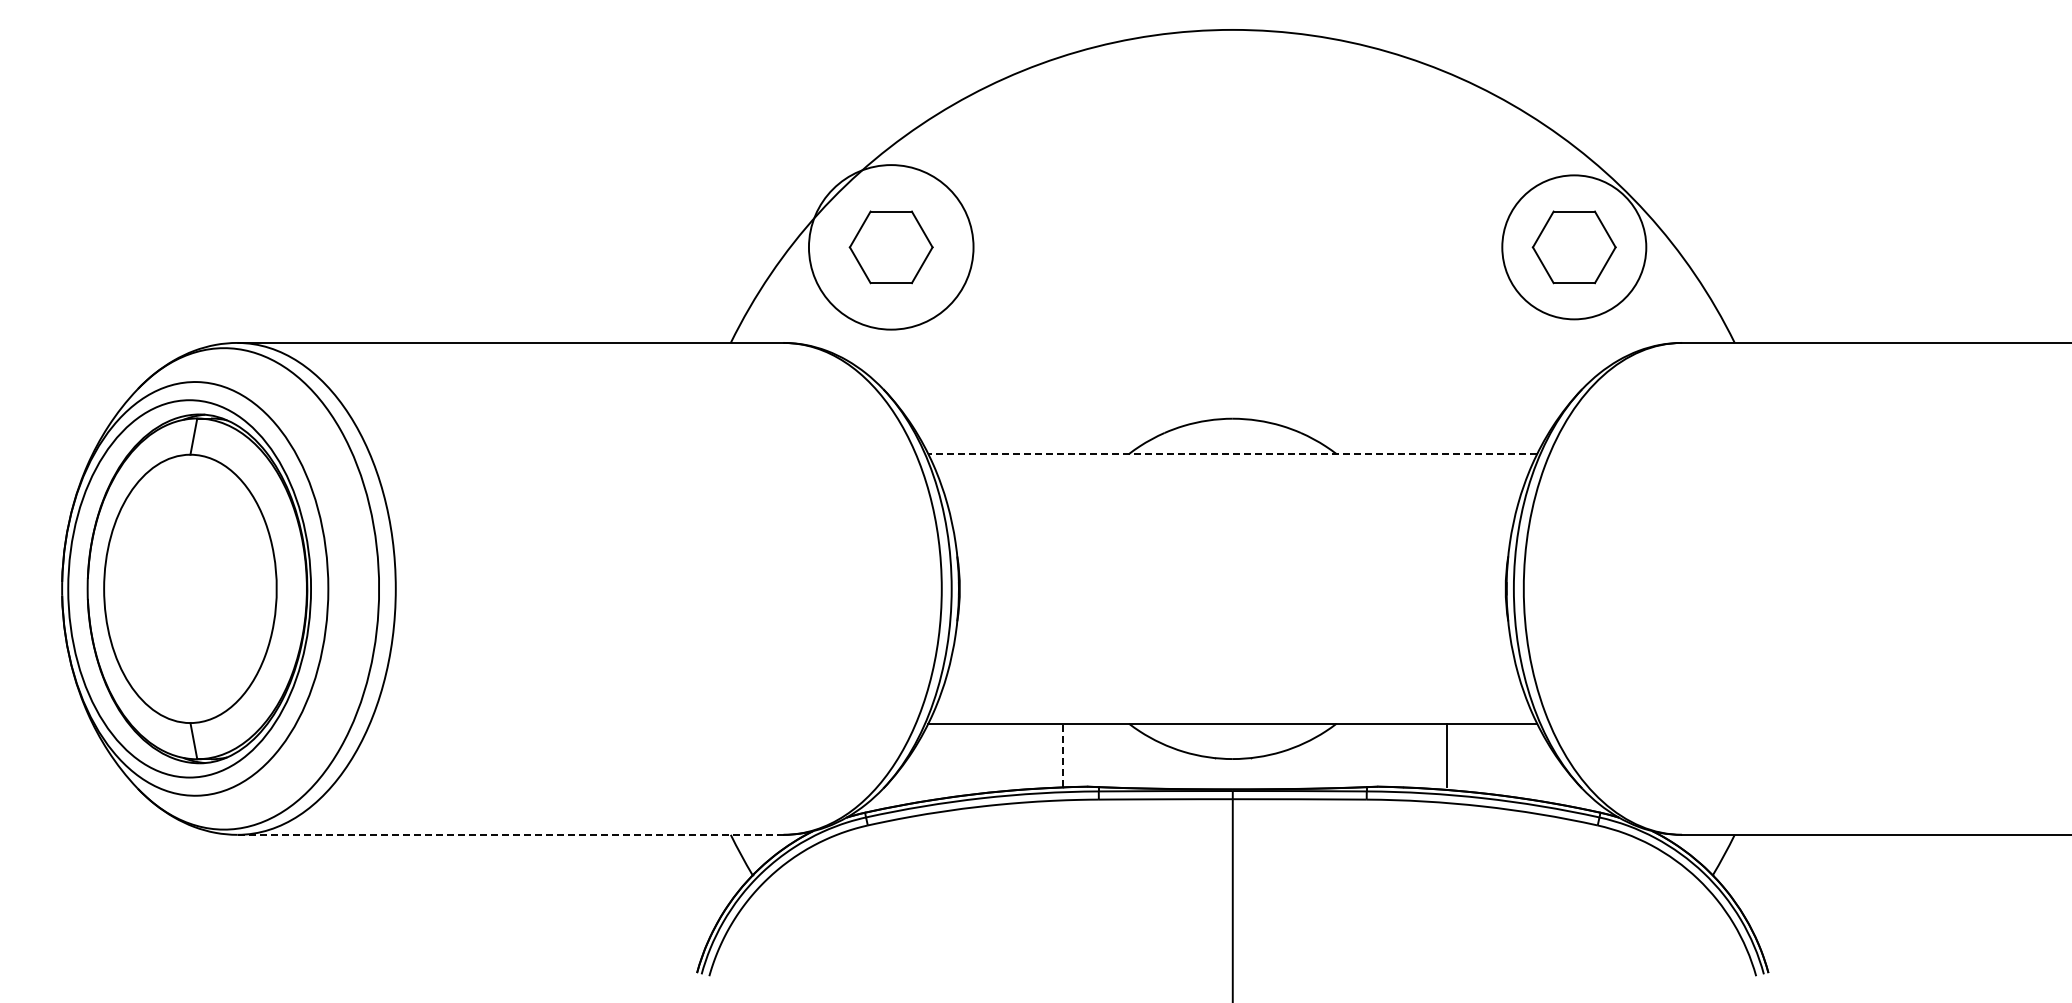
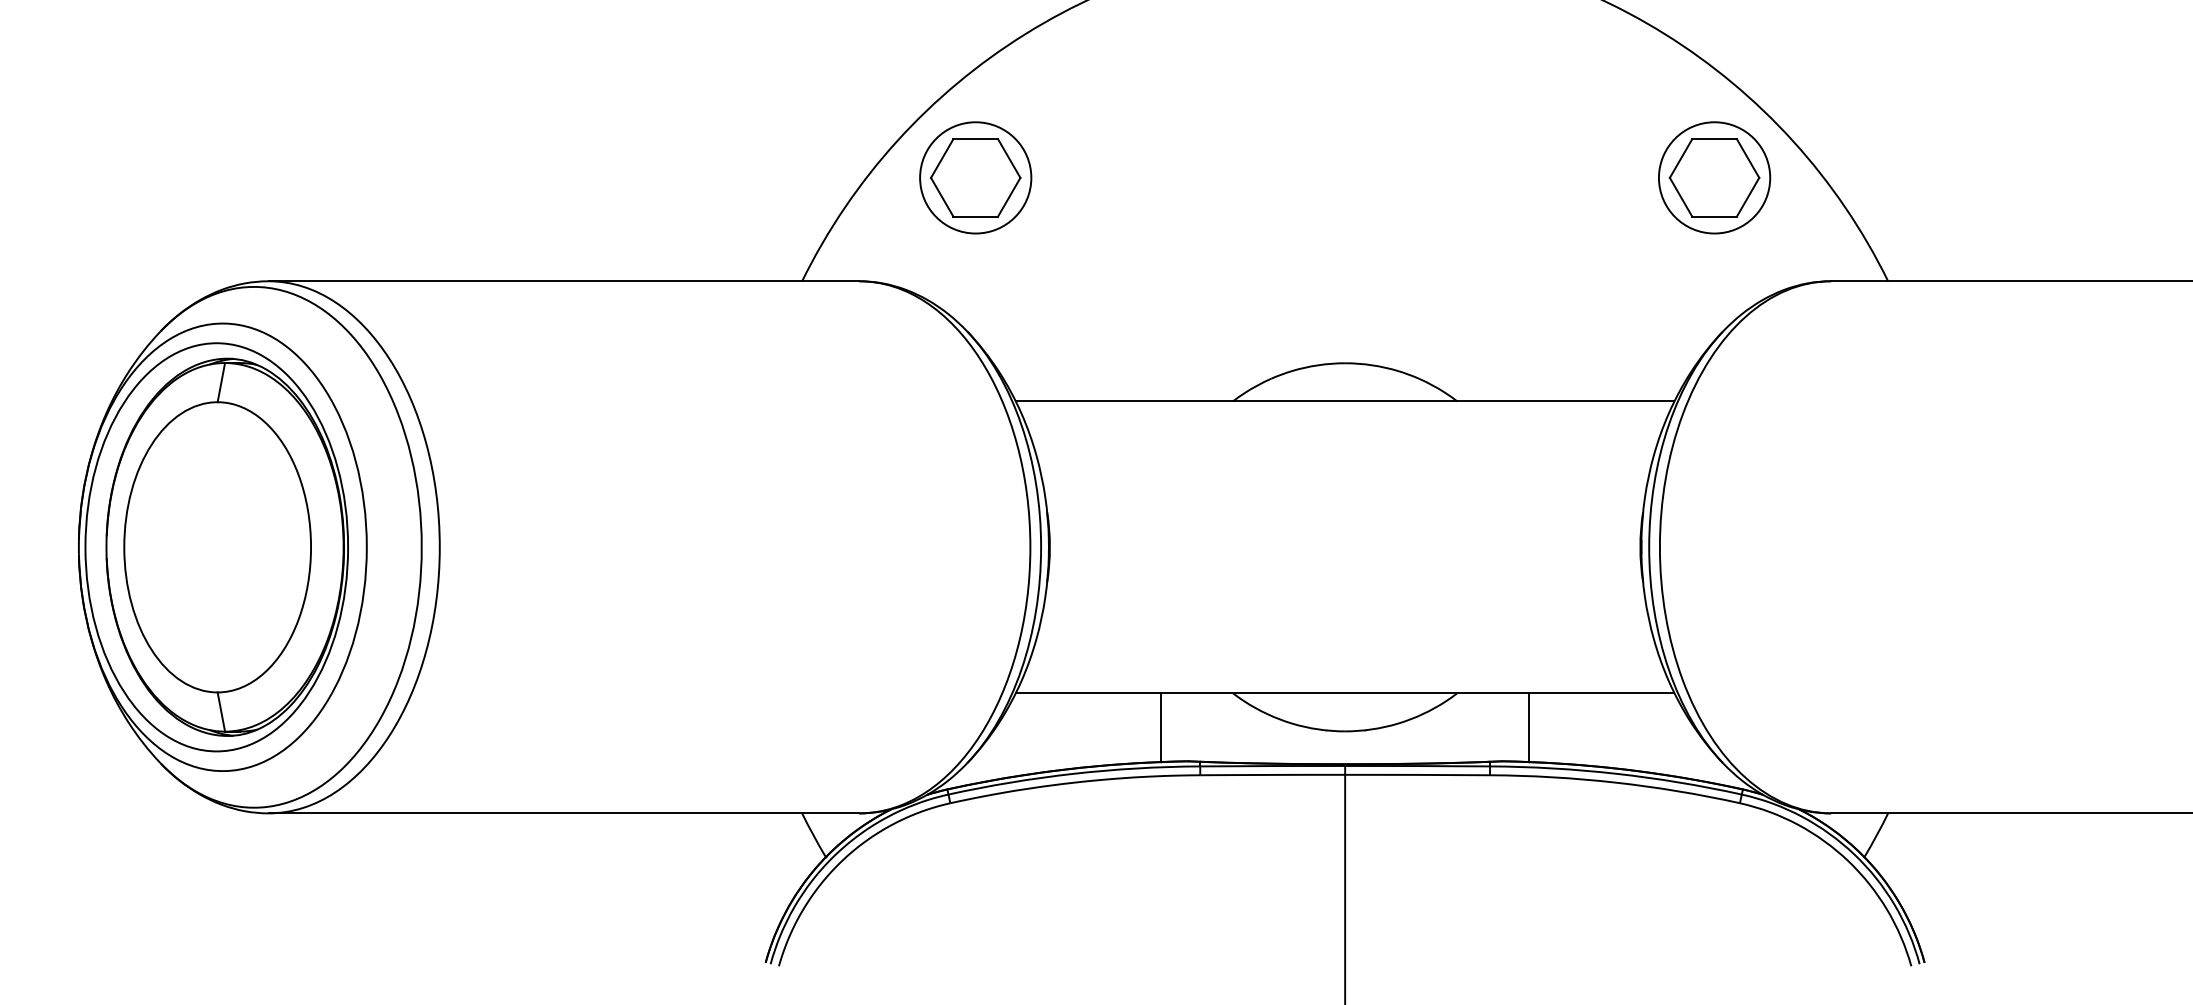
circle: (890, 246) -> (974, 176), size x0.62
circle: (1573, 246) -> (1713, 176), size x0.71
line: (1232, 454) -> (1344, 401), dashed -> solid
line: (1062, 755) -> (1160, 727), dashed -> solid
line: (1446, 755) -> (1528, 727), moved
line: (510, 834) -> (563, 813), dashed -> solid

